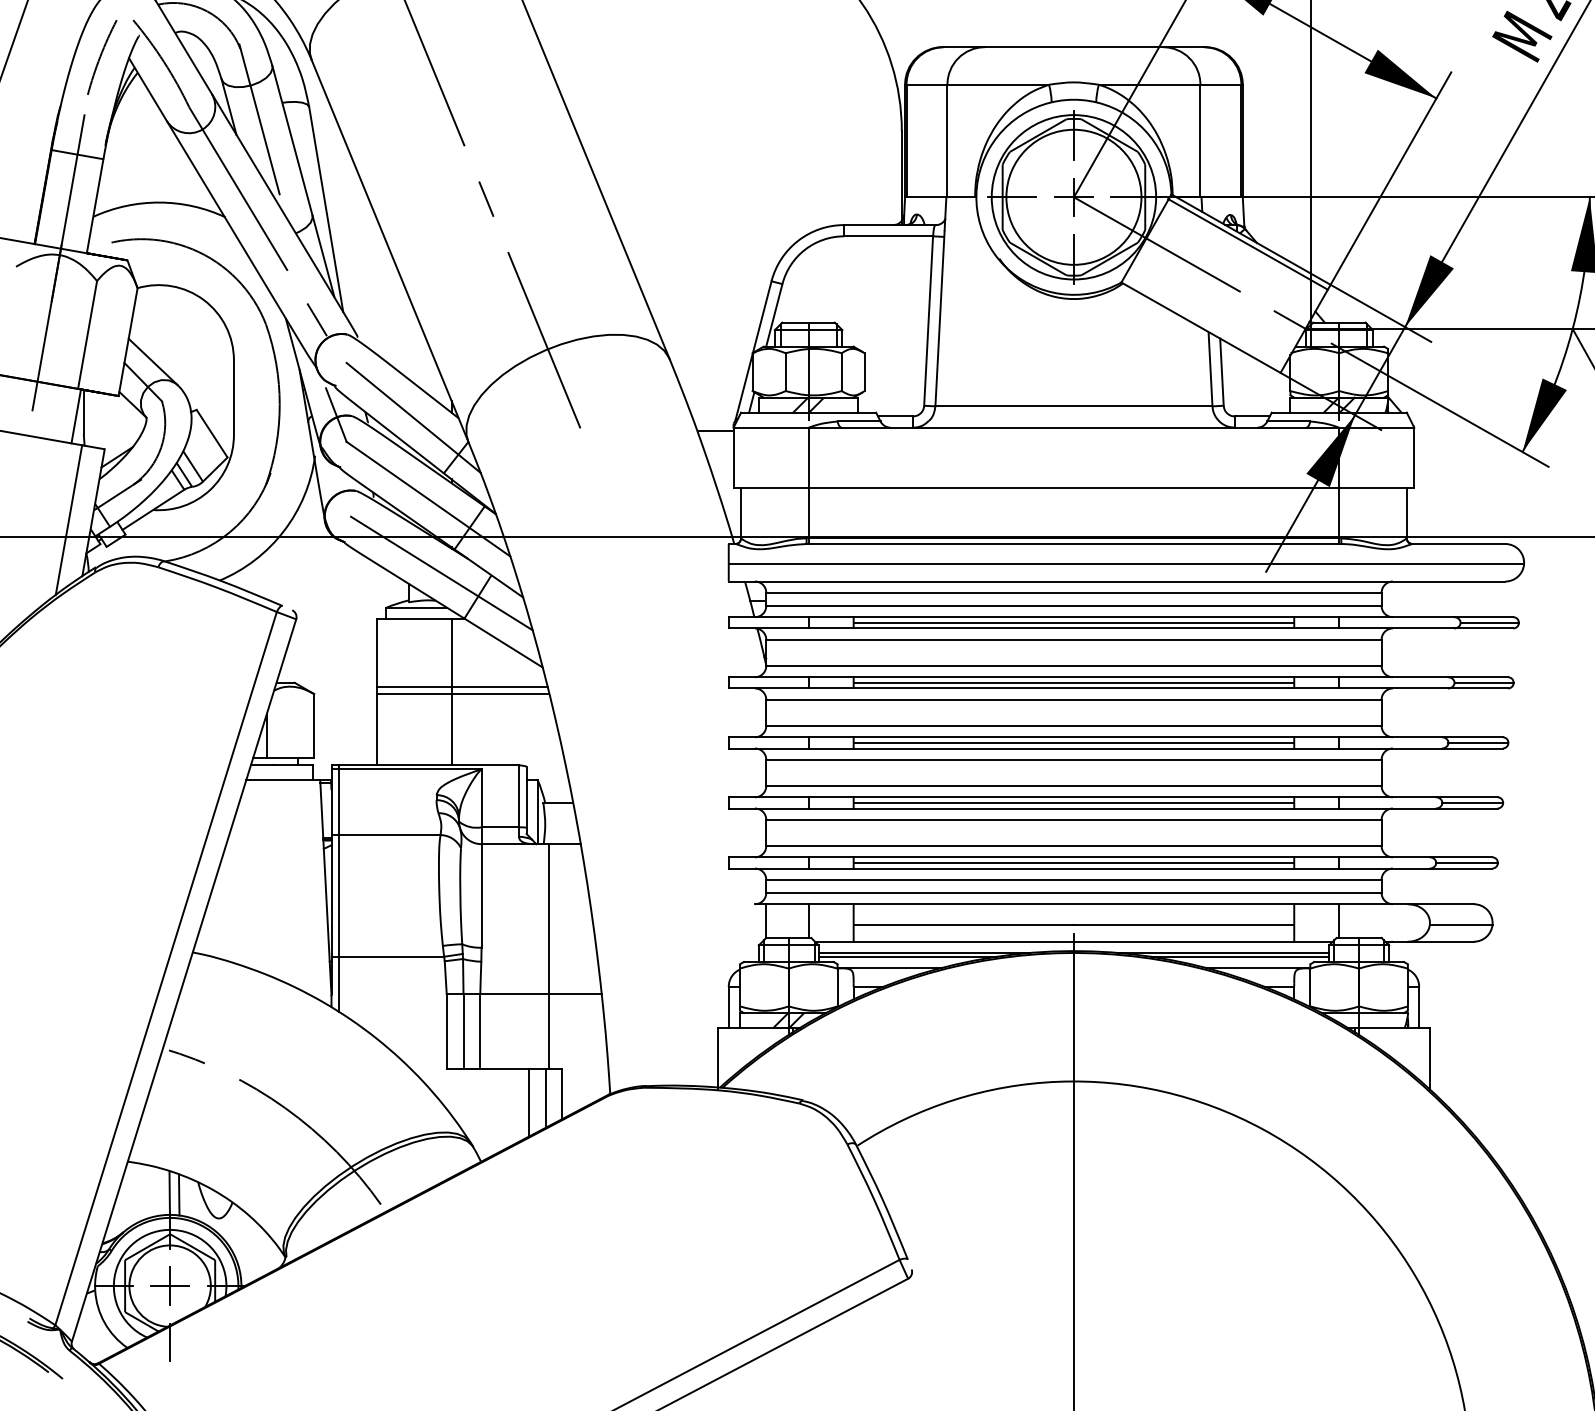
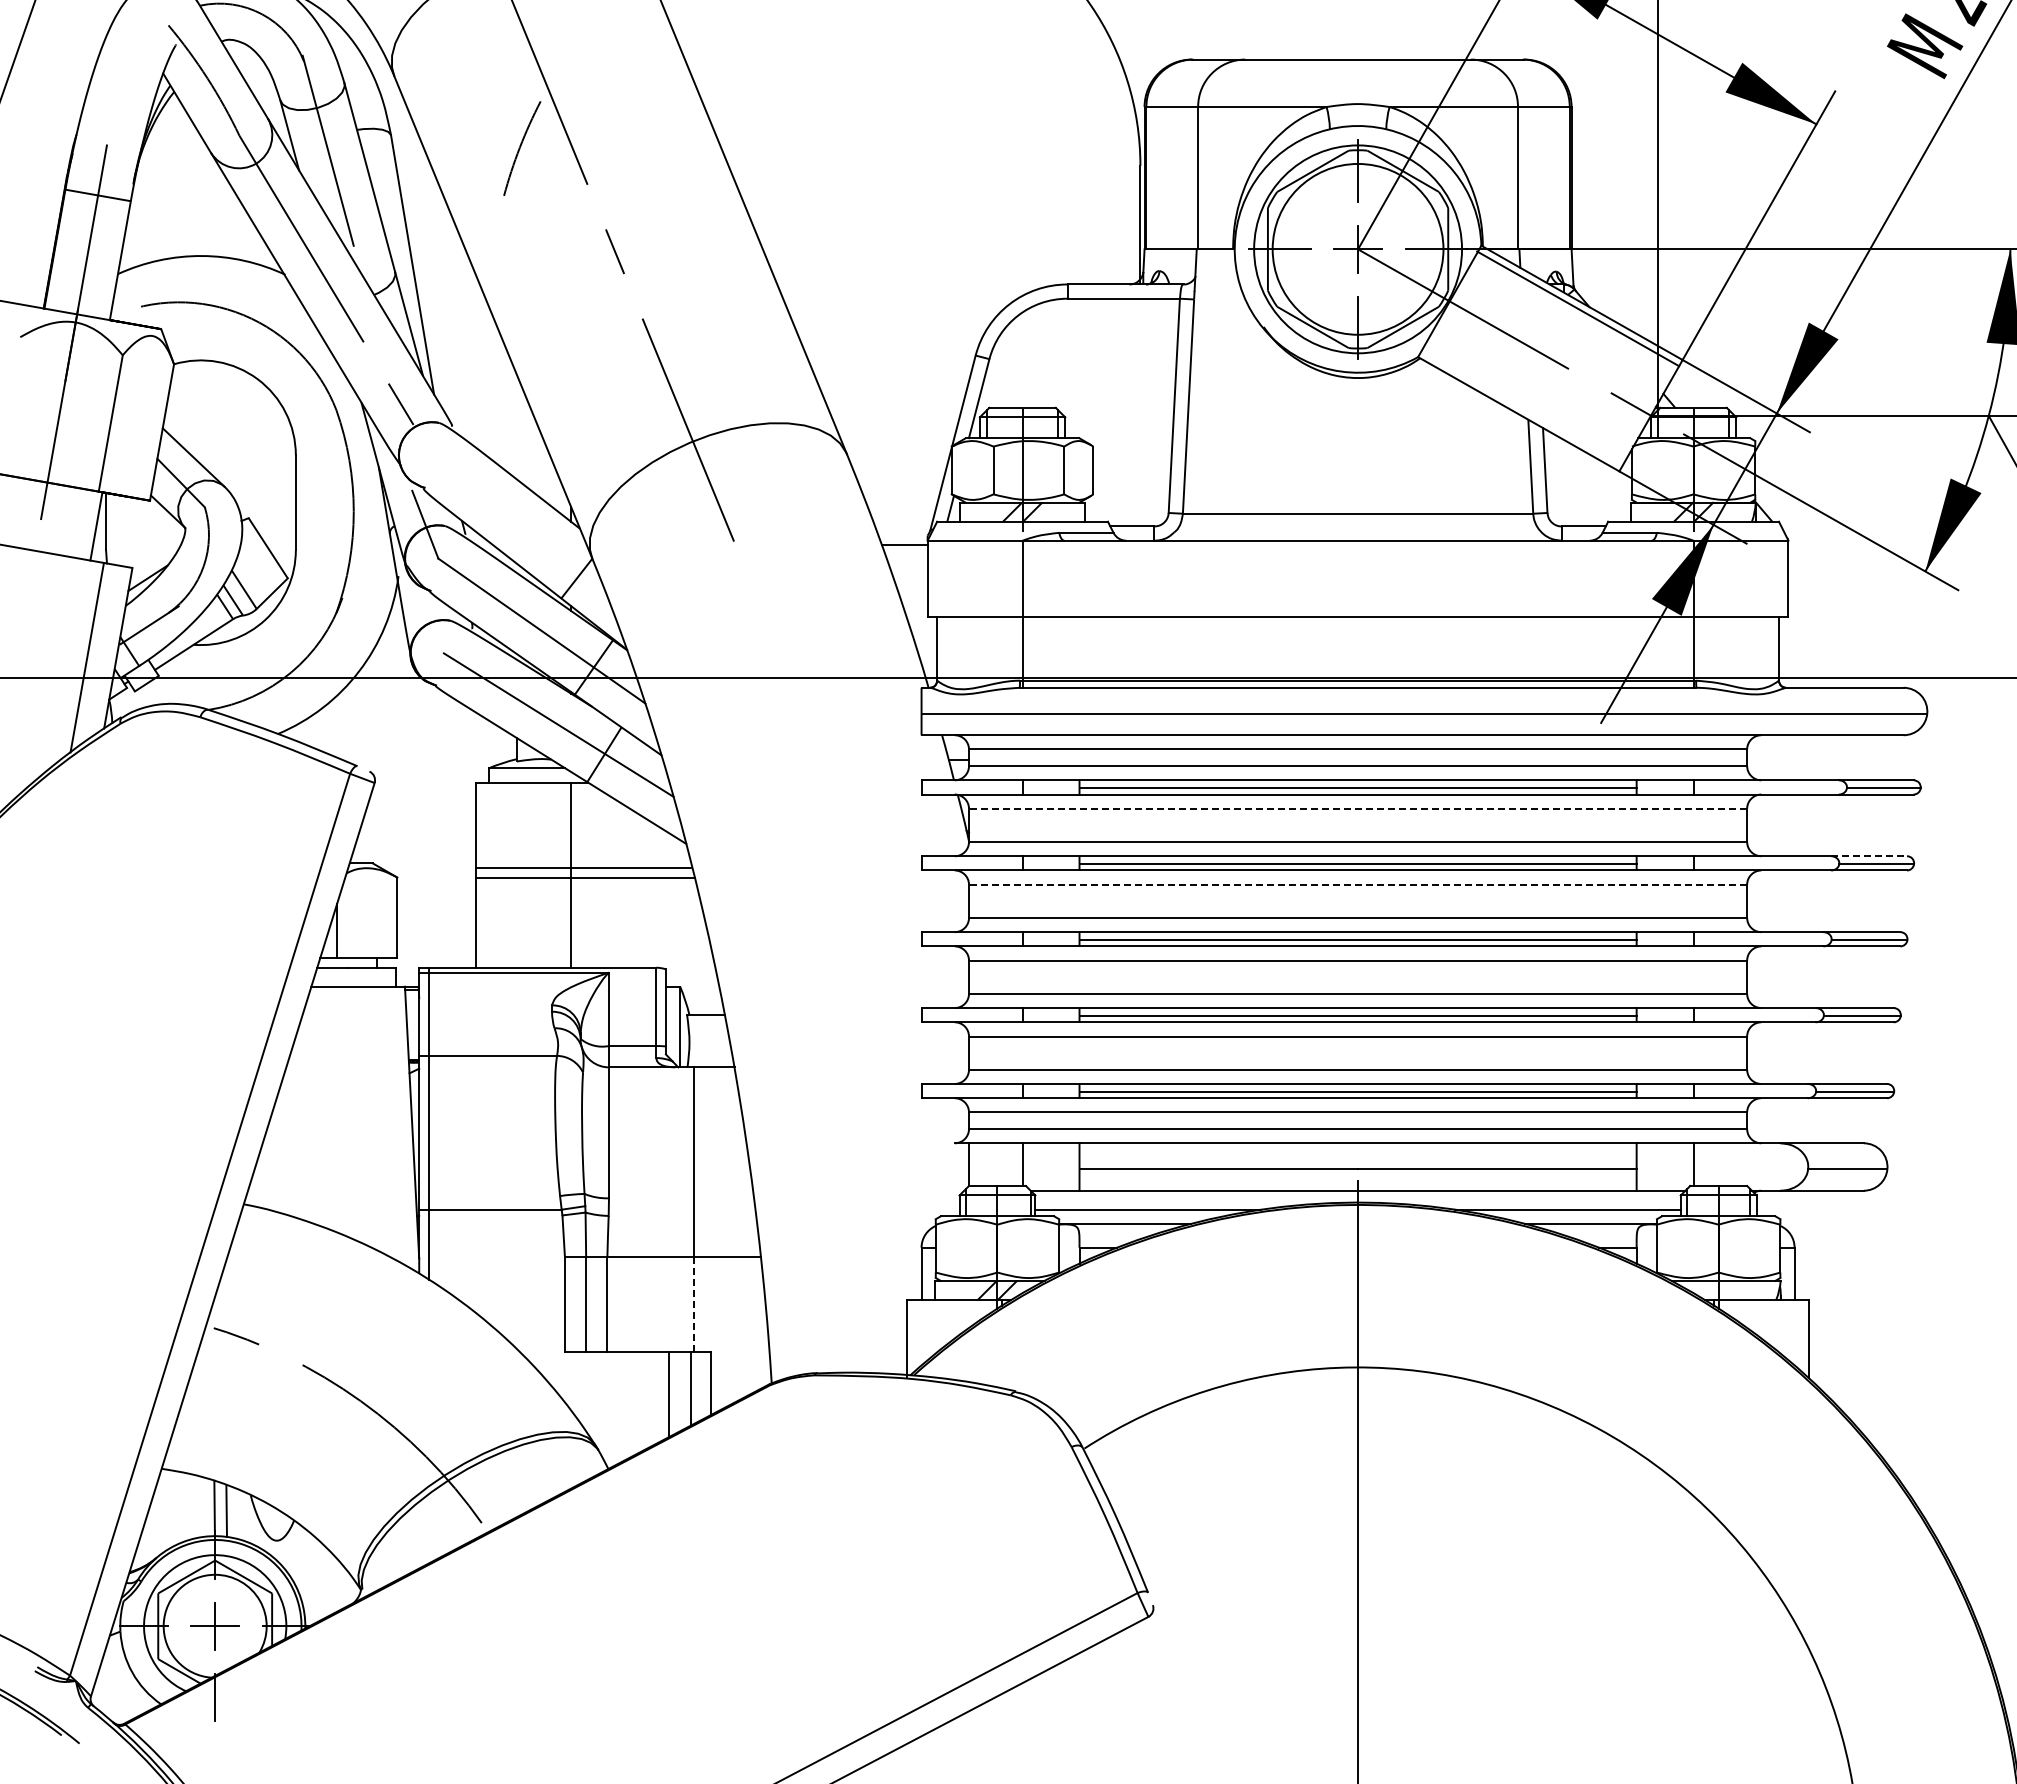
arc: (100, 57) -> (520, 148), moved
line: (413, 417) -> (522, 527), removed
line: (1073, 639) -> (1357, 808), solid -> dashed
line: (1478, 677) -> (1869, 856), solid -> dashed
line: (1073, 699) -> (1357, 884), solid -> dashed
line: (924, 952) -> (1168, 1204), removed
line: (1223, 952) -> (1547, 1204), removed
line: (549, 1031) -> (694, 1304), solid -> dashed

